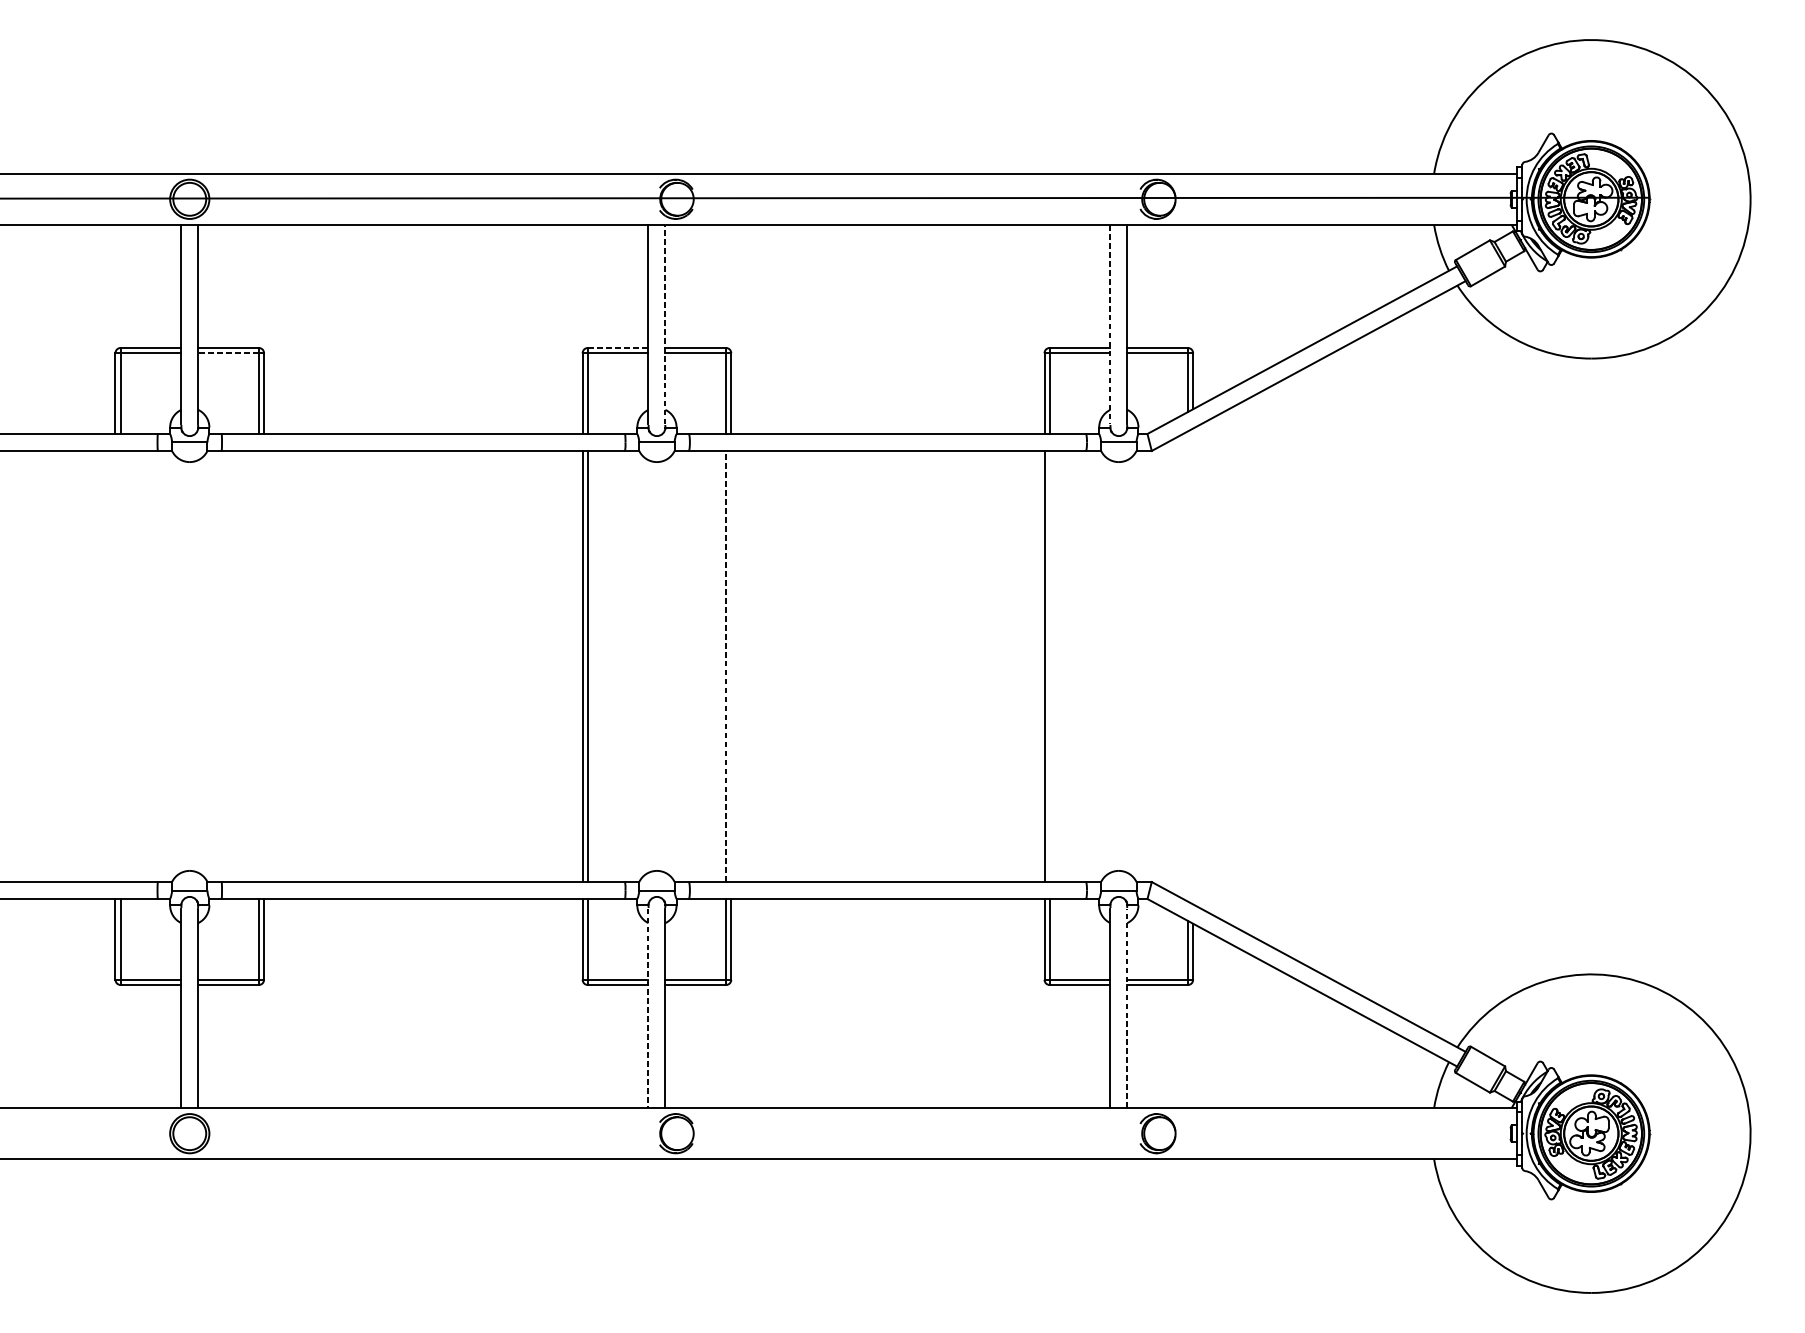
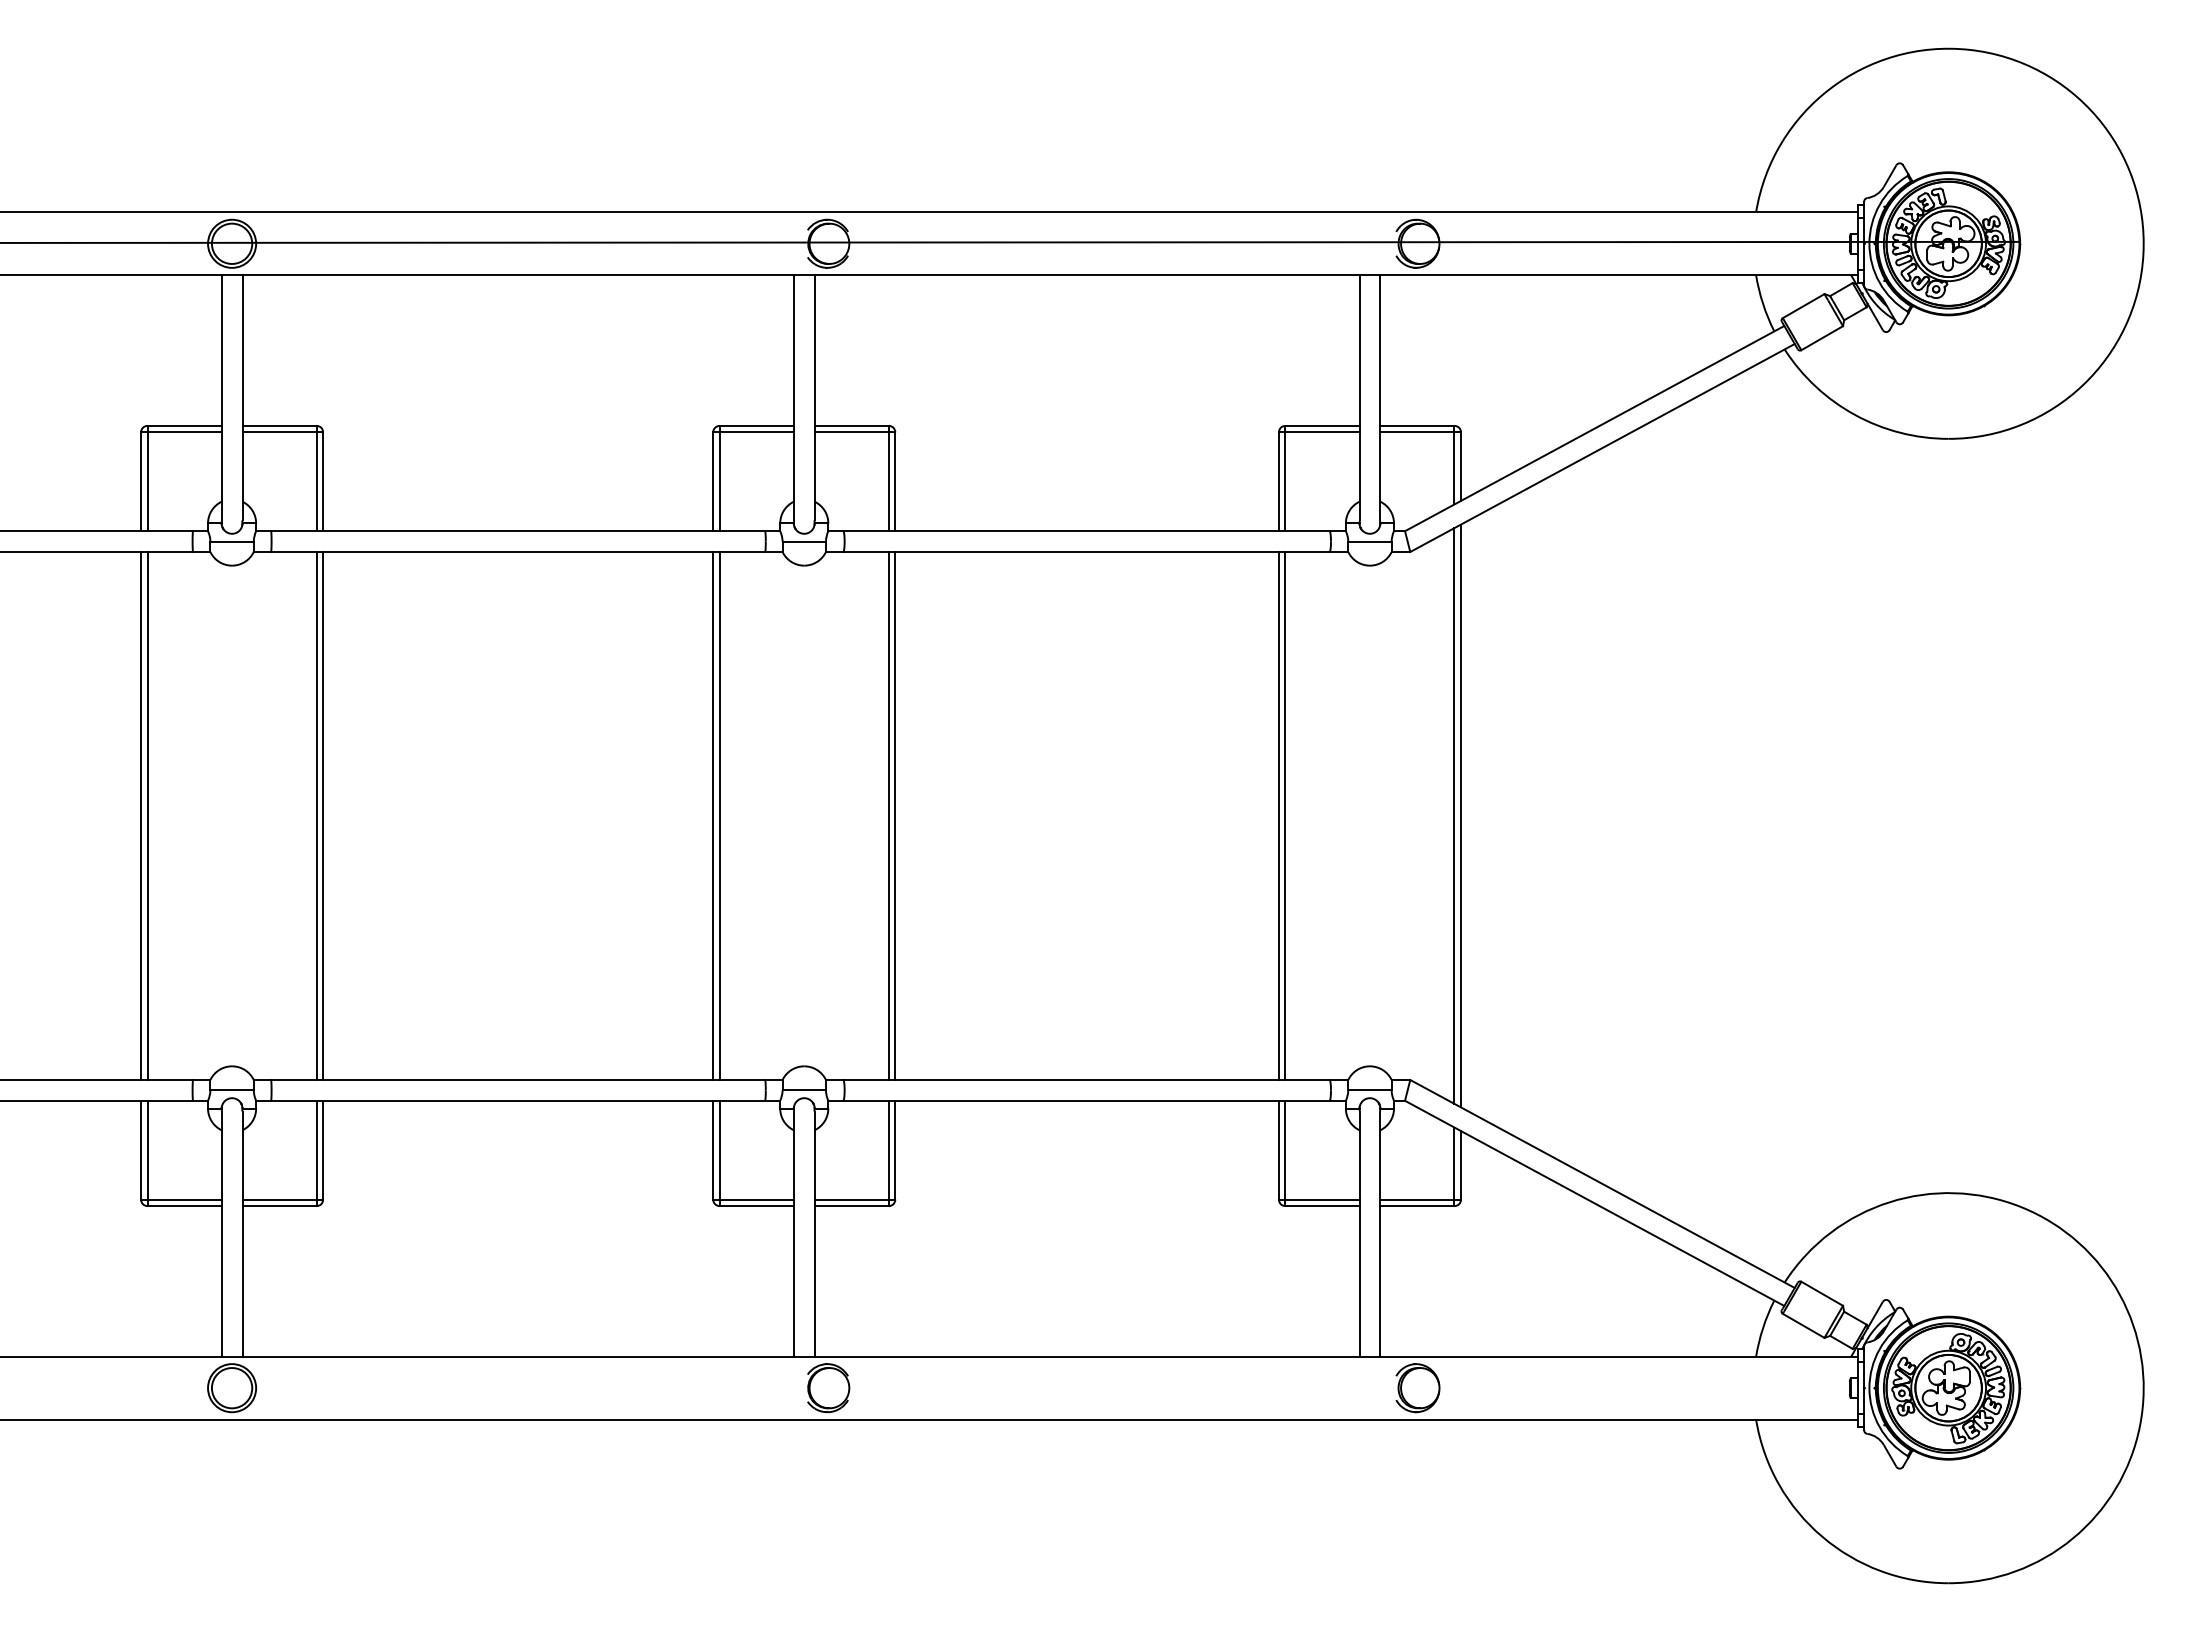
line: (665, 323) -> (814, 396), dashed -> solid
line: (1110, 324) -> (1359, 397), dashed -> solid
line: (618, 347) -> (757, 425), dashed -> solid
line: (228, 353) -> (279, 432), dashed -> solid
line: (115, 666) -> (141, 815), added
line: (120, 666) -> (147, 815), added
line: (258, 666) -> (316, 815), added
line: (264, 666) -> (323, 815), added
line: (725, 666) -> (888, 816), dashed -> solid
line: (731, 666) -> (895, 815), added
line: (1049, 666) -> (1285, 815), added
line: (1187, 666) -> (1454, 815), added
line: (1192, 666) -> (1460, 815), added
line: (1127, 1008) -> (1380, 1234), dashed -> solid
line: (648, 1009) -> (793, 1235), dashed -> solid

